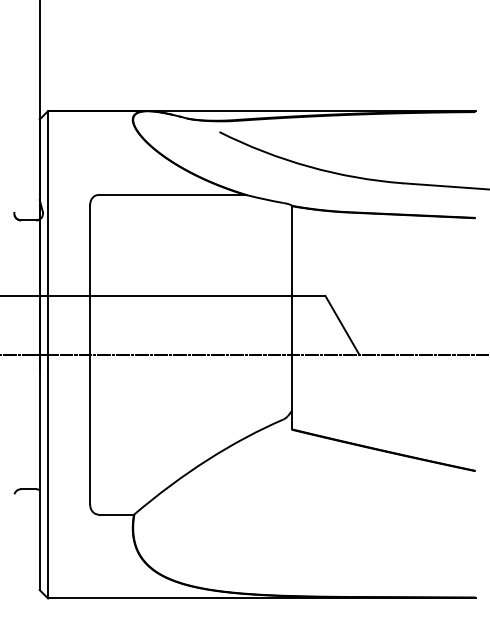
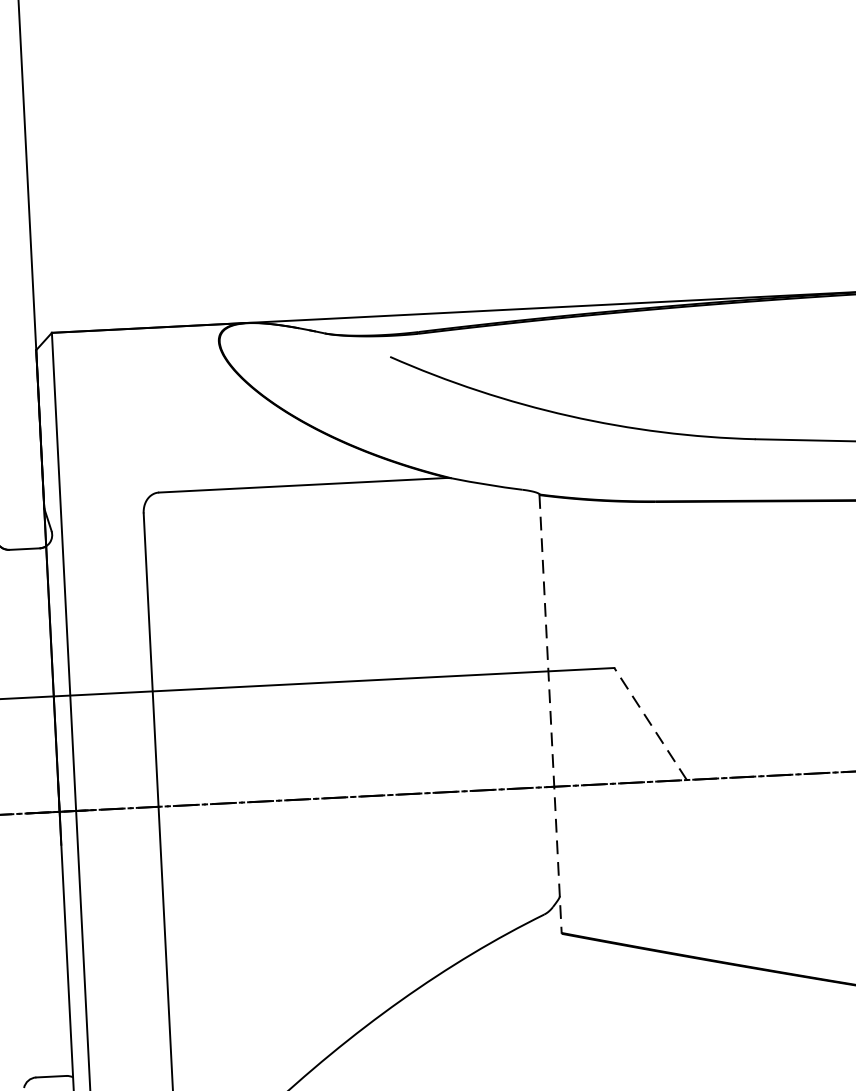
line: (291, 317) -> (549, 713), solid -> dashed
line: (342, 325) -> (650, 724), solid -> dashed

